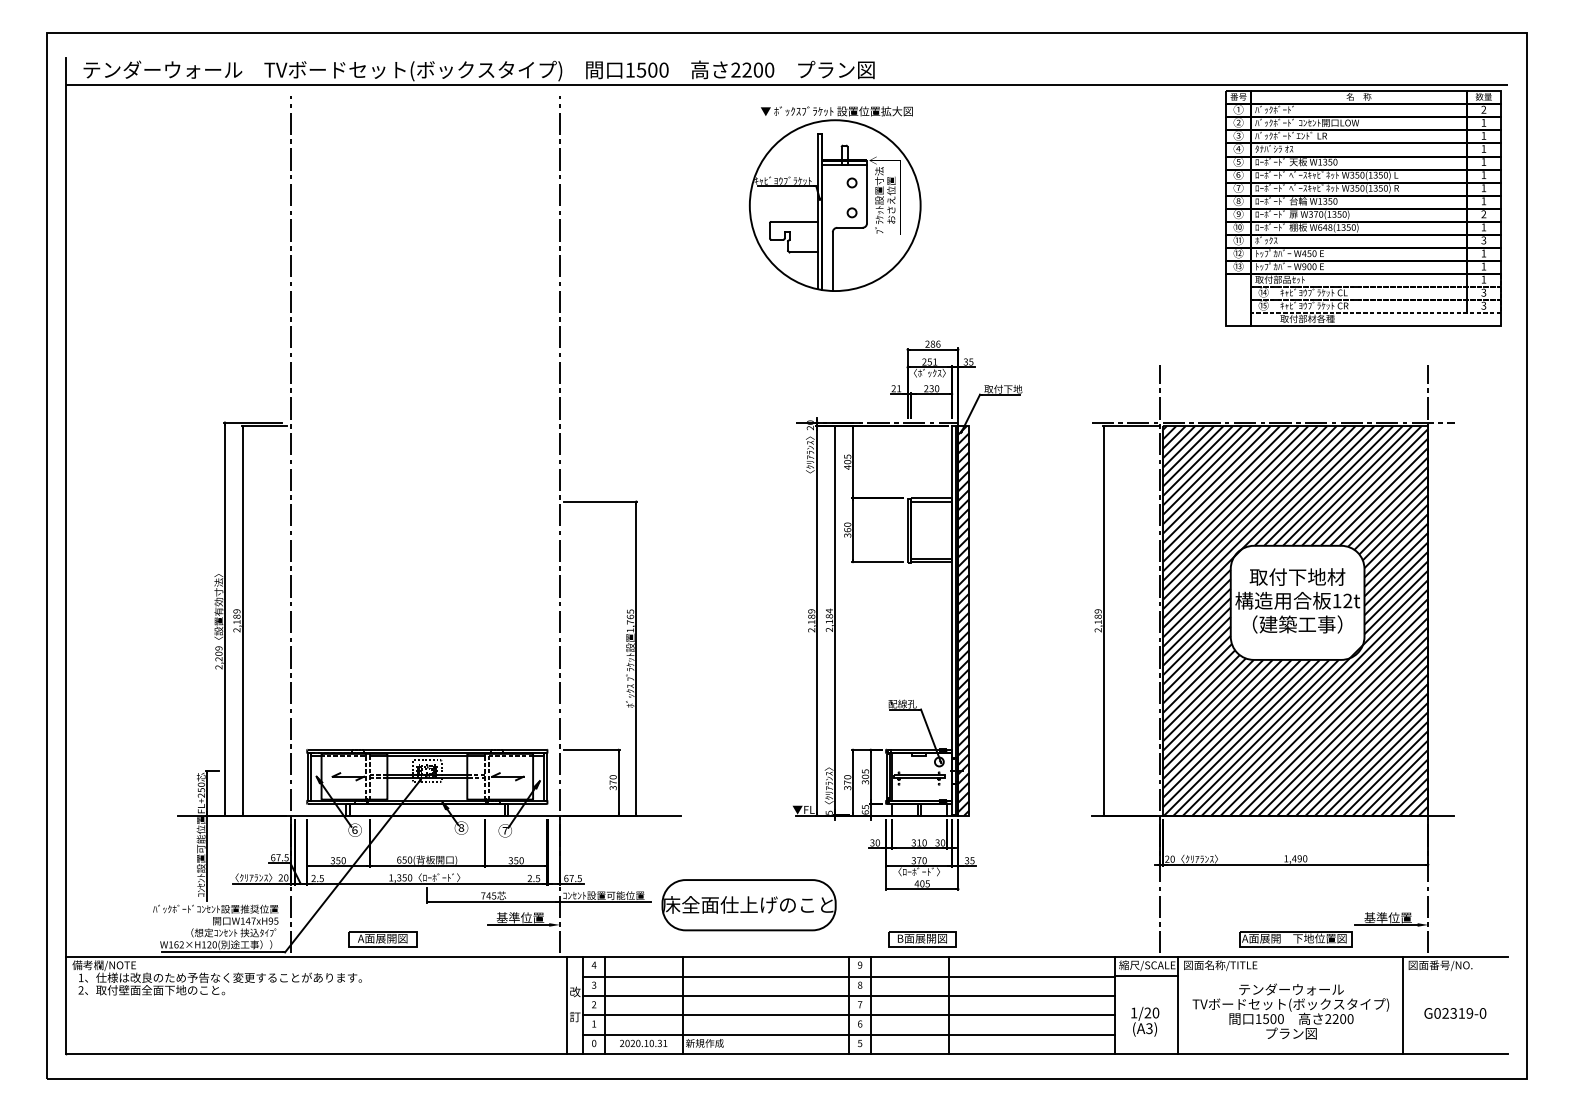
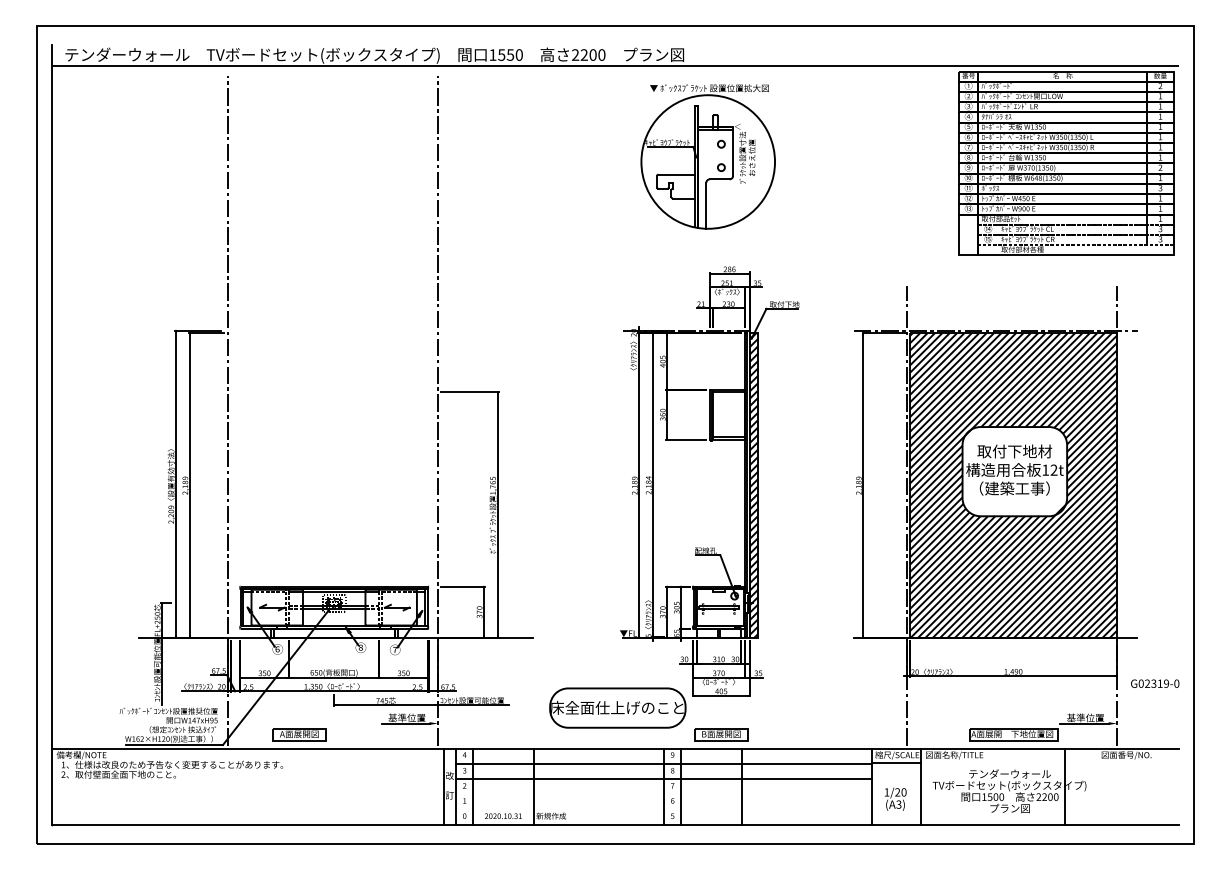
text: (652, 69) -> (510, 54), 1500 -> 1550
part: (834, 198) -> (707, 156), moved
part: (748, 904) -> (617, 707), moved
line: (1403, 1005) -> (1065, 786), moved
text: (1455, 1013) -> (1155, 683), moved
line: (849, 1015) -> (664, 794), removed
line: (849, 1034) -> (664, 809), removed

